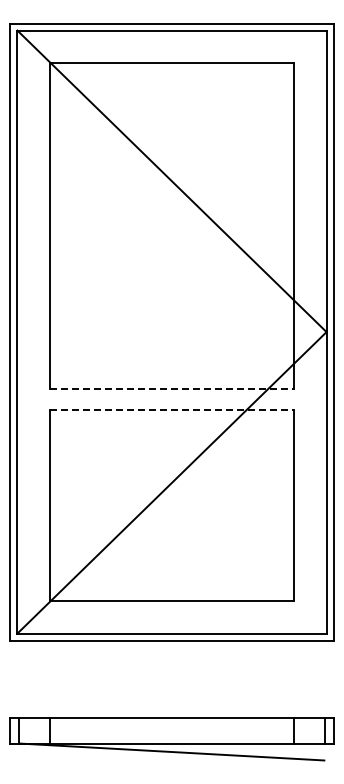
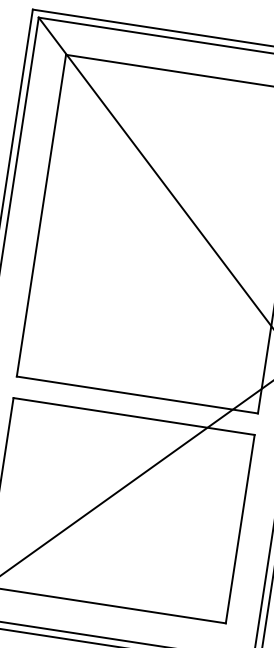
line: (172, 388) -> (137, 394), dashed -> solid
line: (172, 410) -> (134, 416), dashed -> solid

